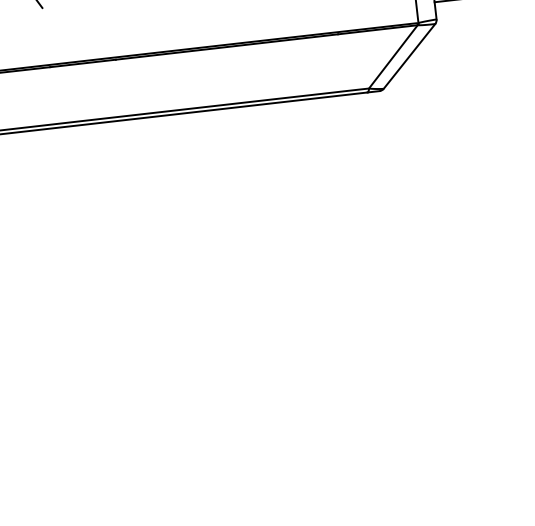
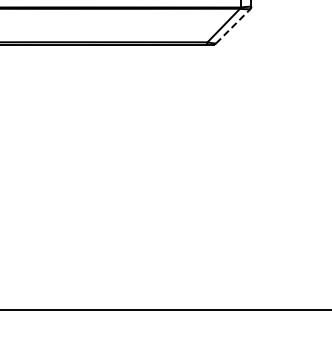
line: (410, 56) -> (233, 26), solid -> dashed

